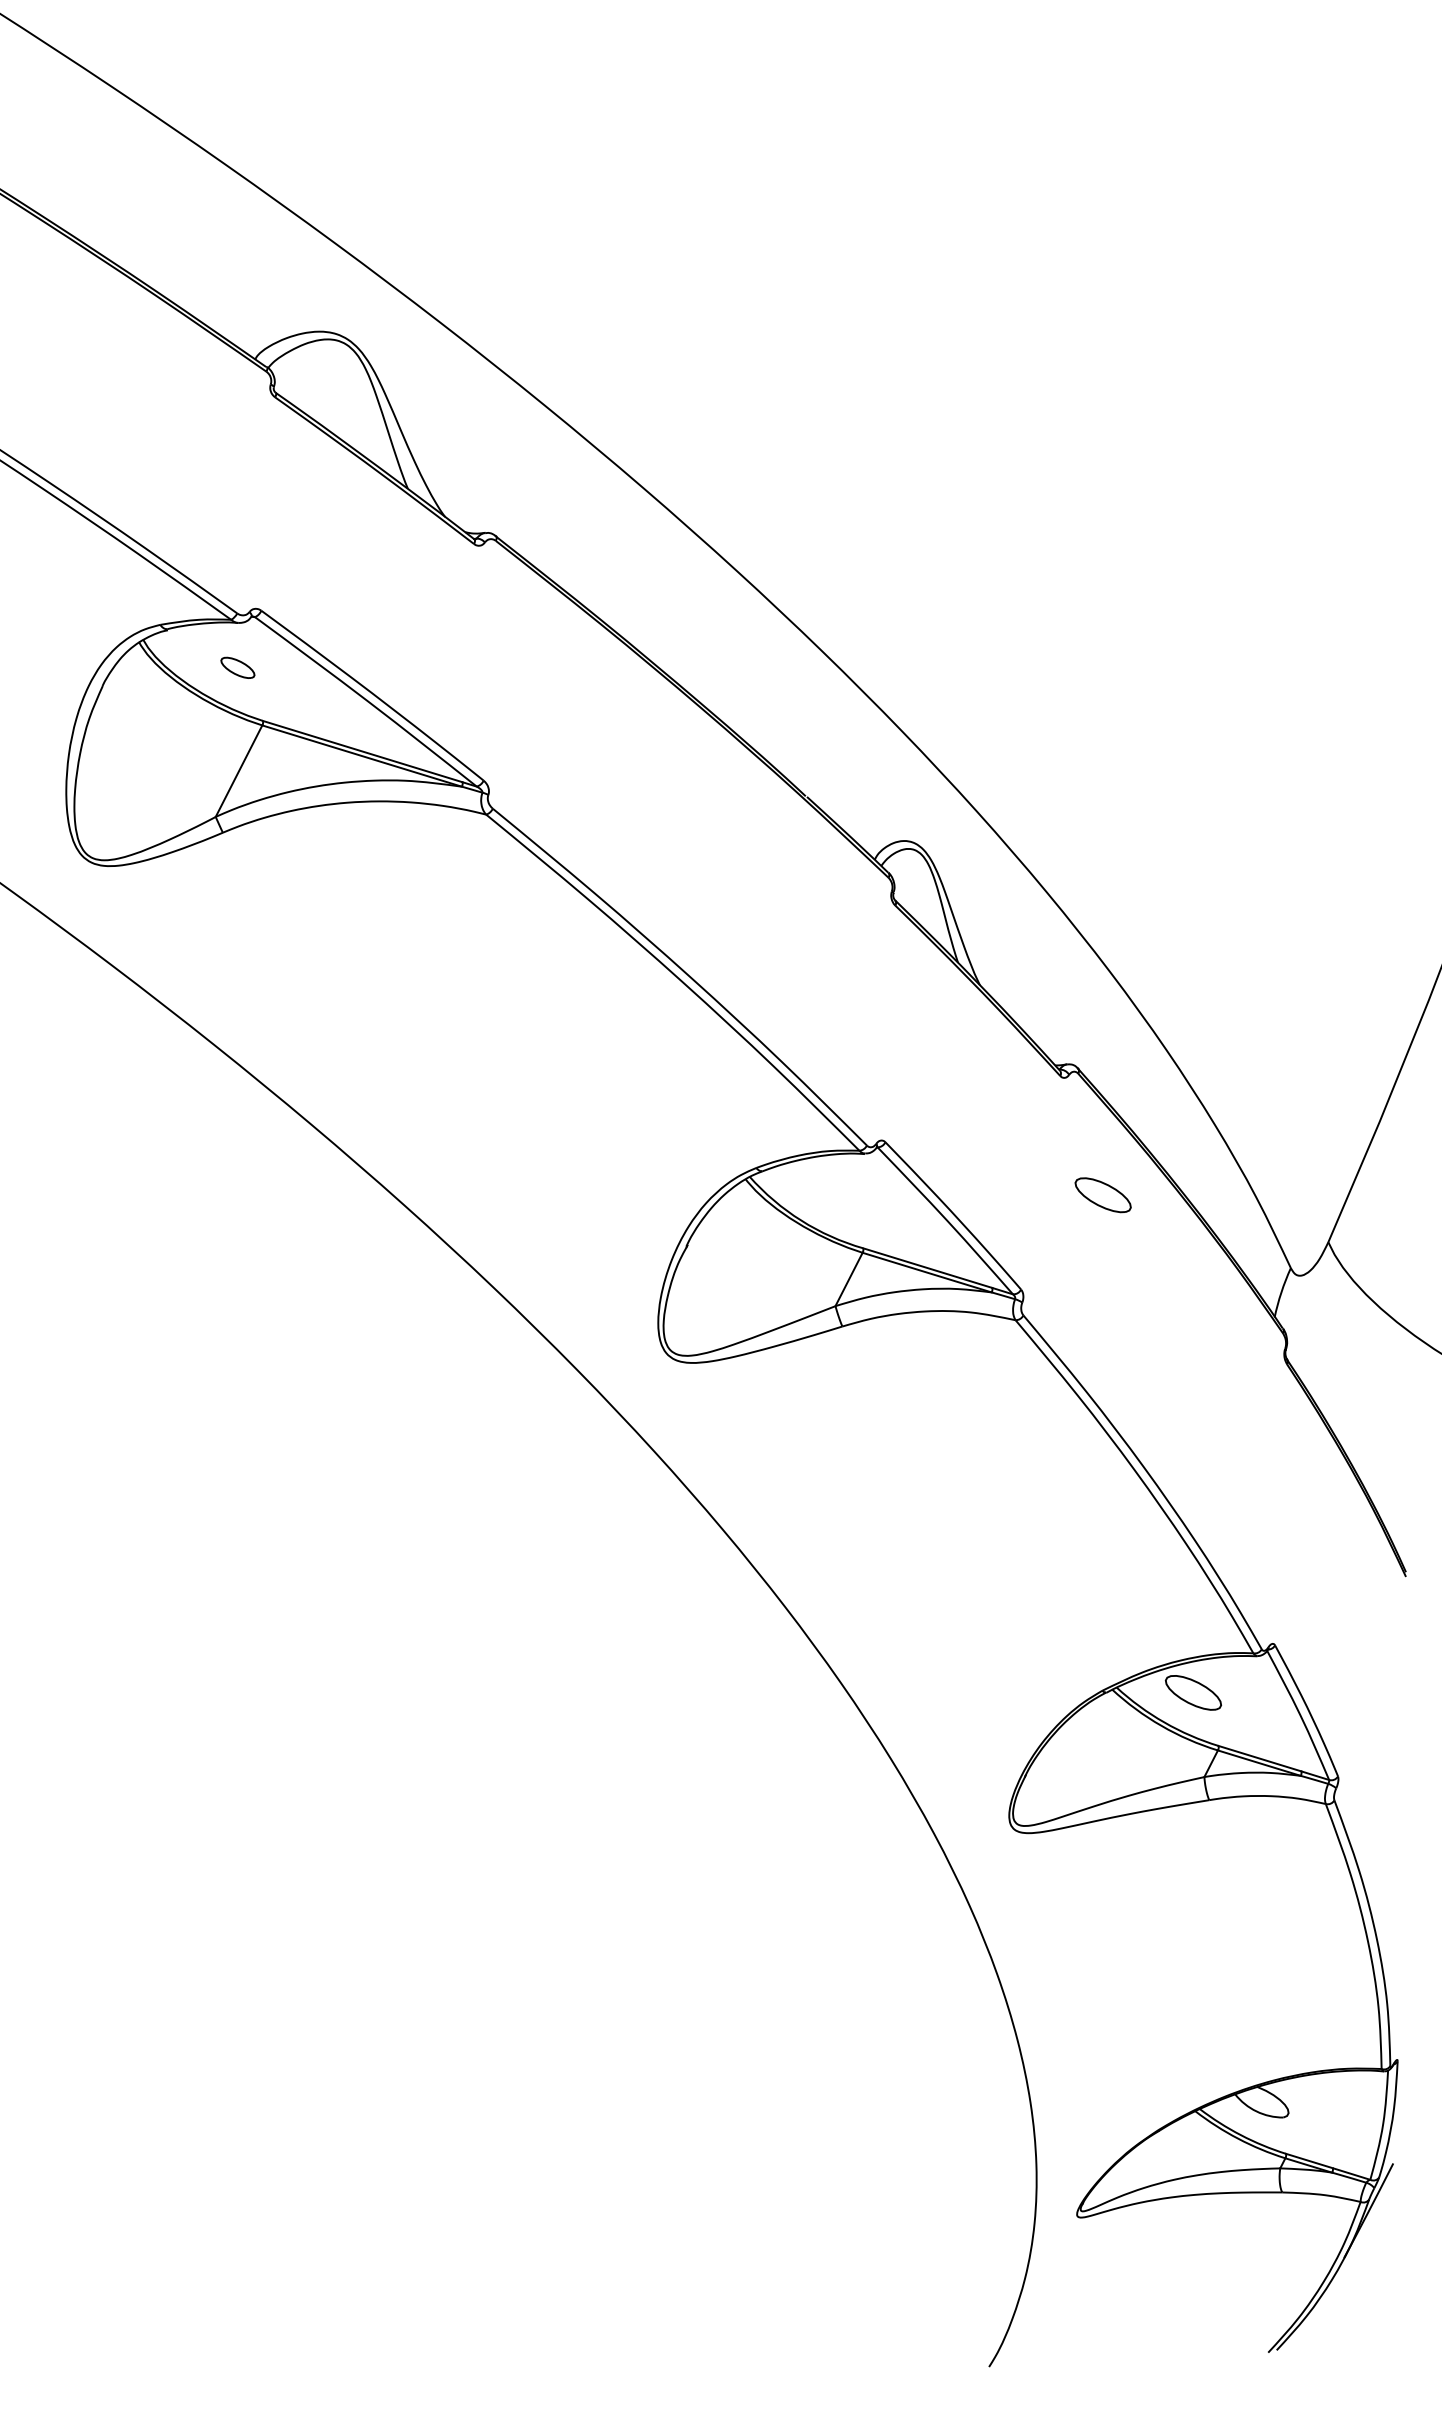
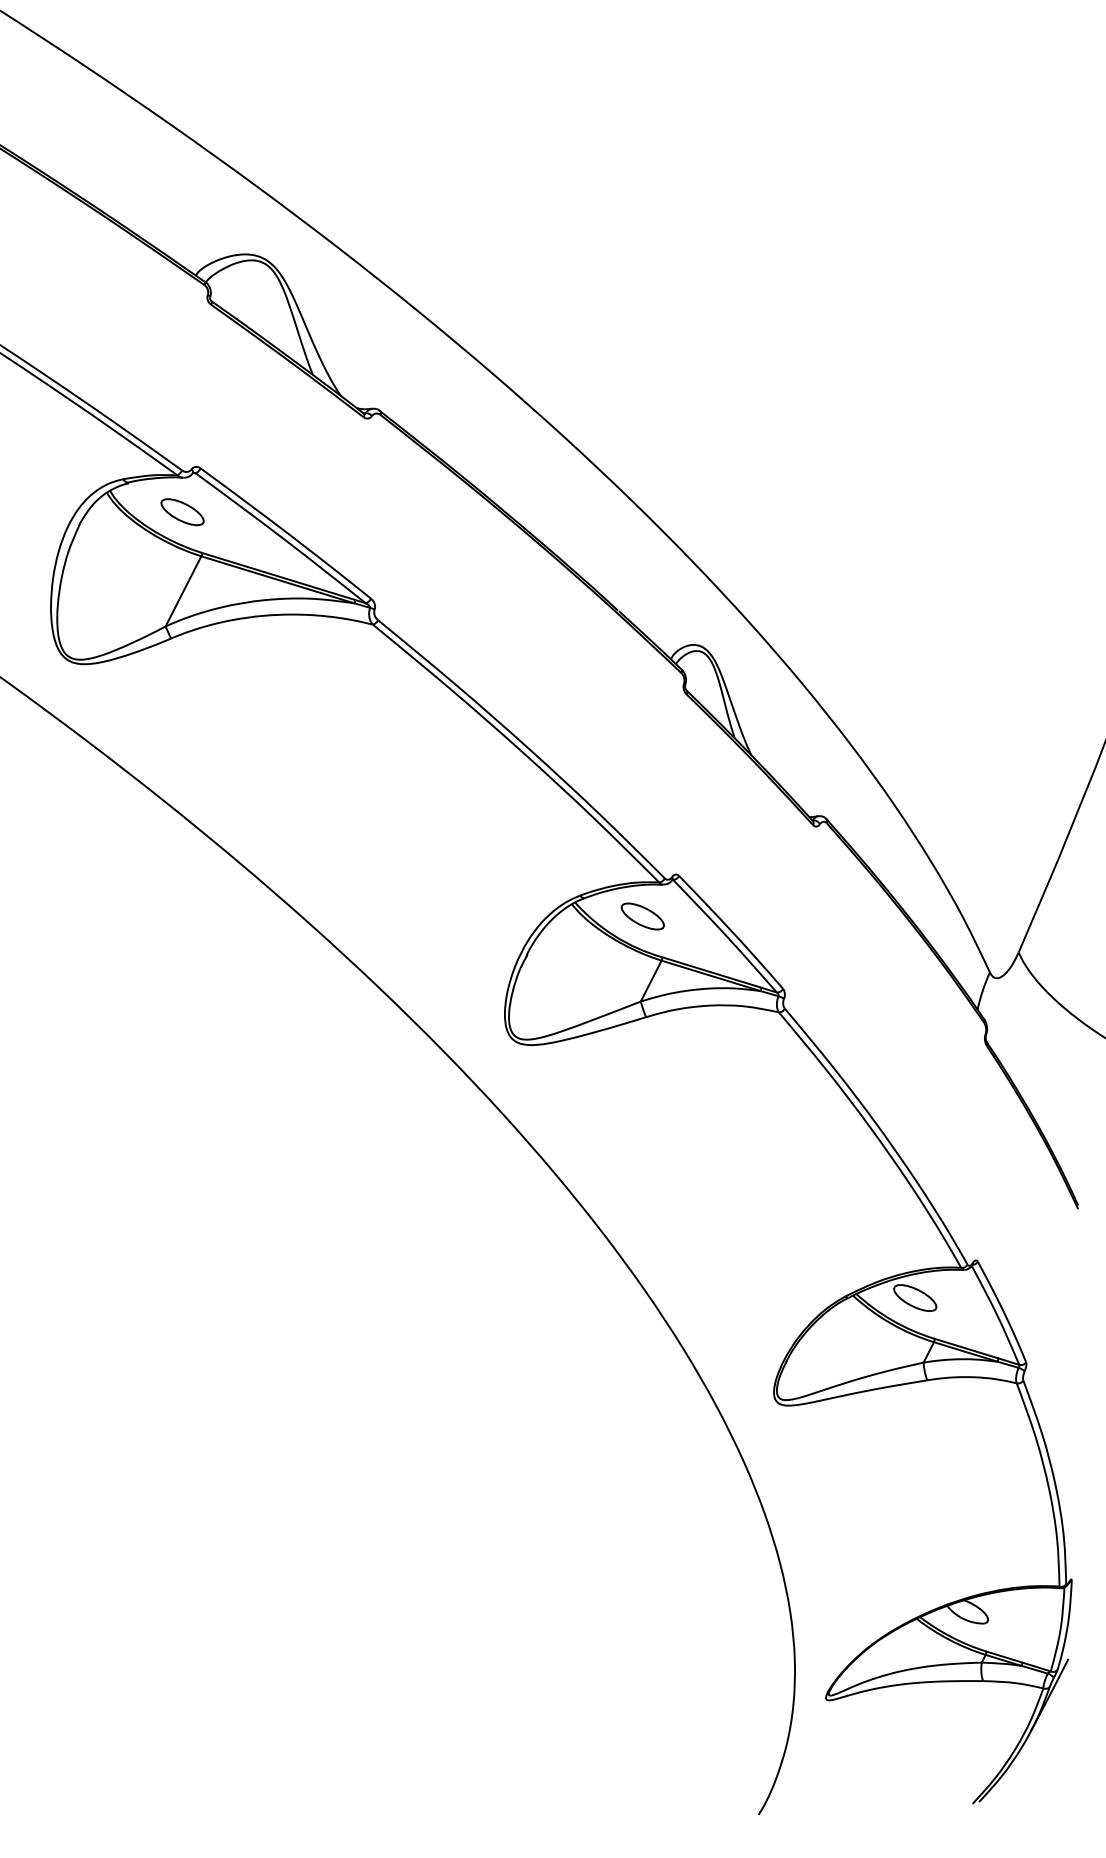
part: (237, 667) -> (182, 511), size x1.67
part: (1102, 1195) -> (642, 916), moved

